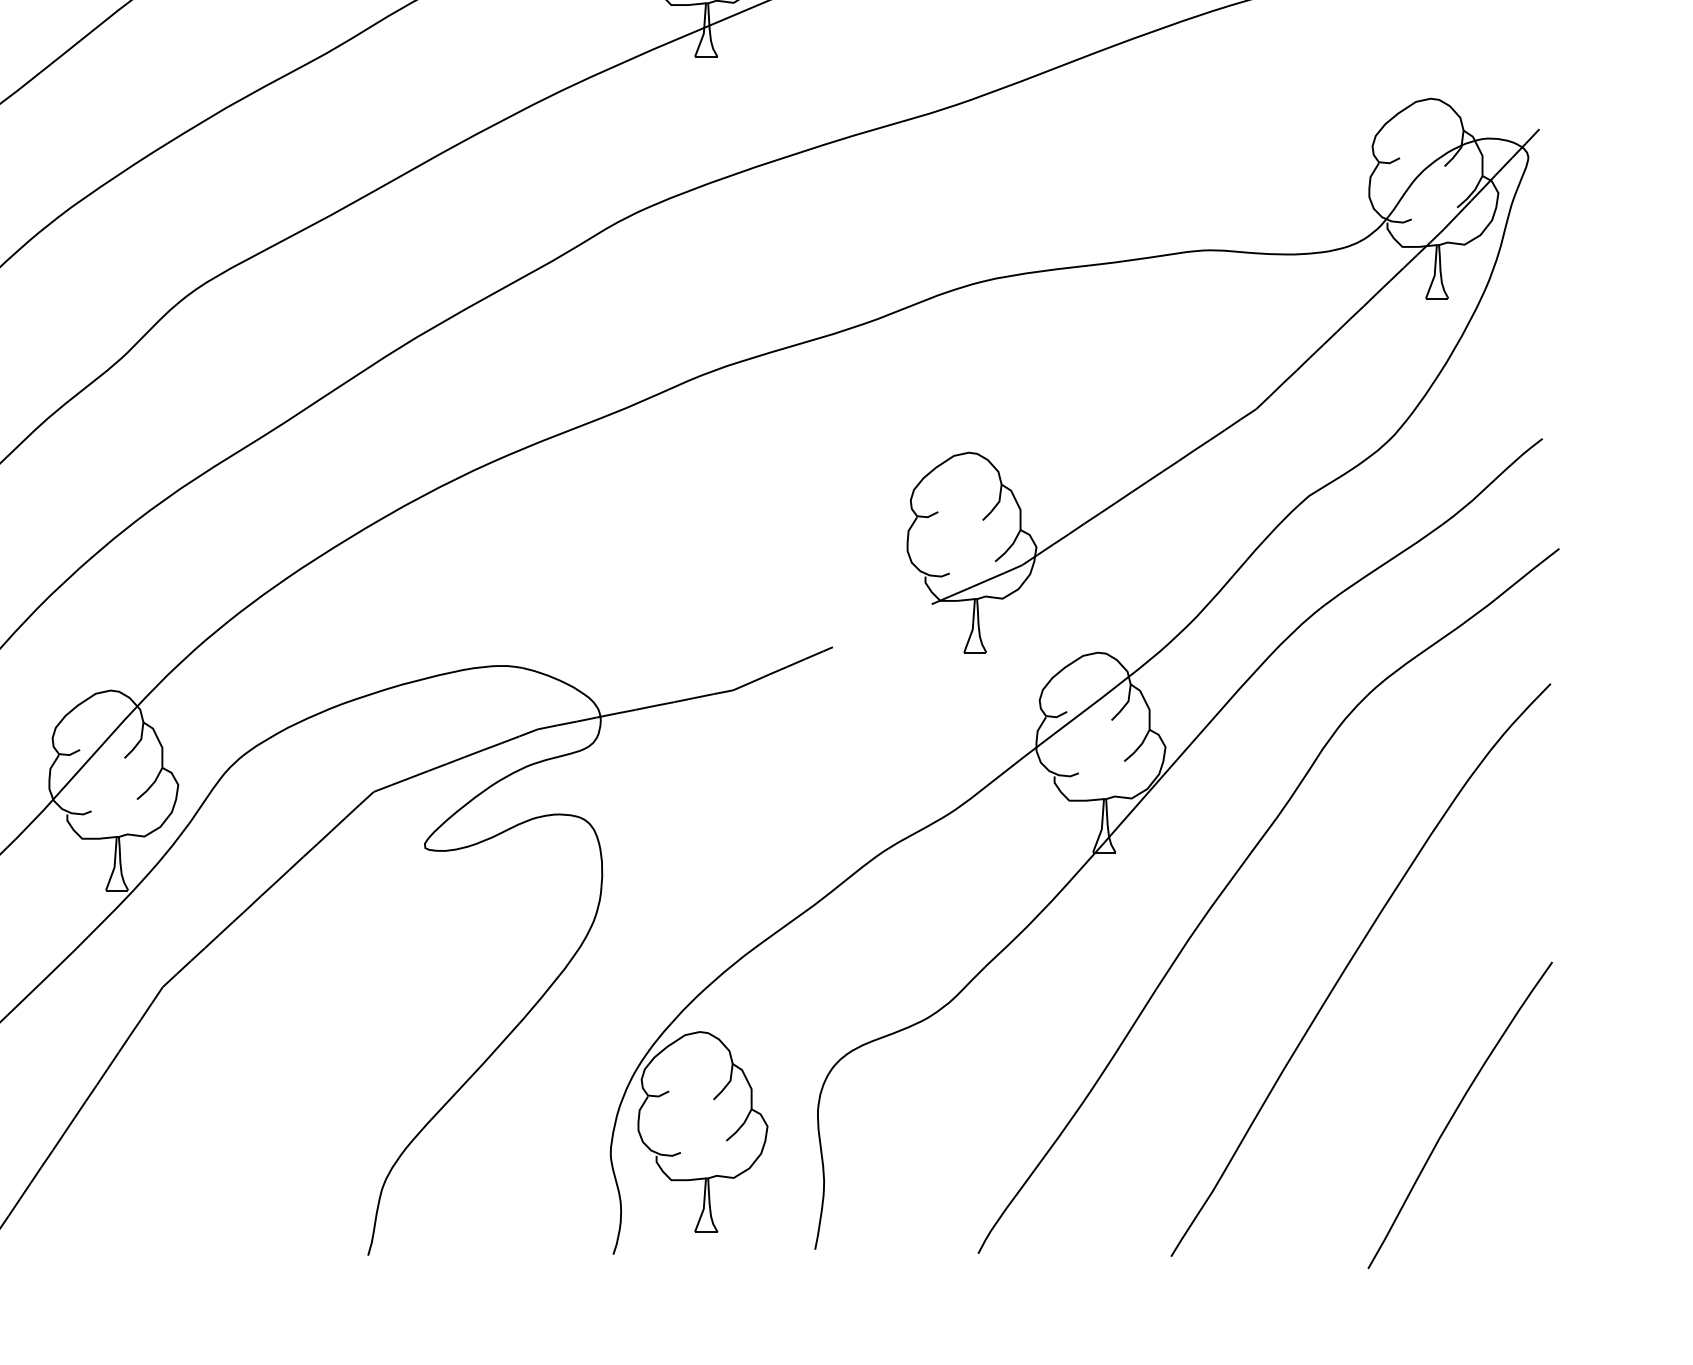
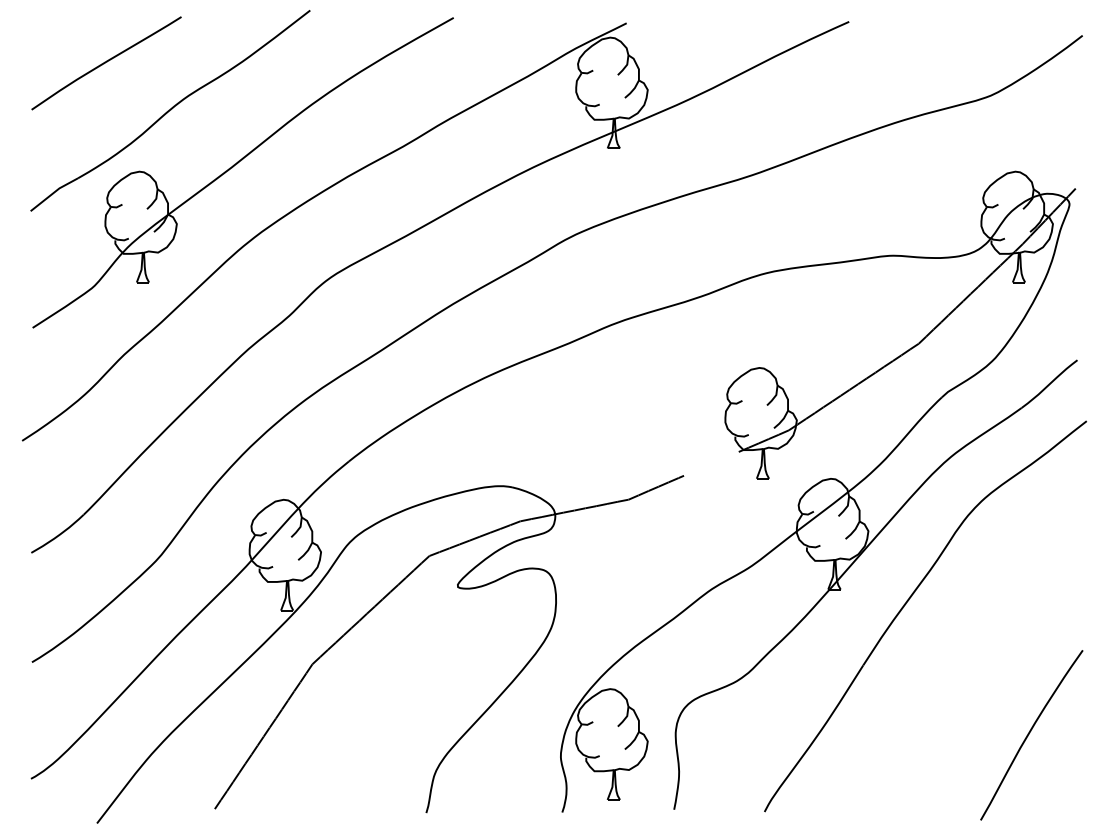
curve: (1349, 966) -> (970, 652), removed

